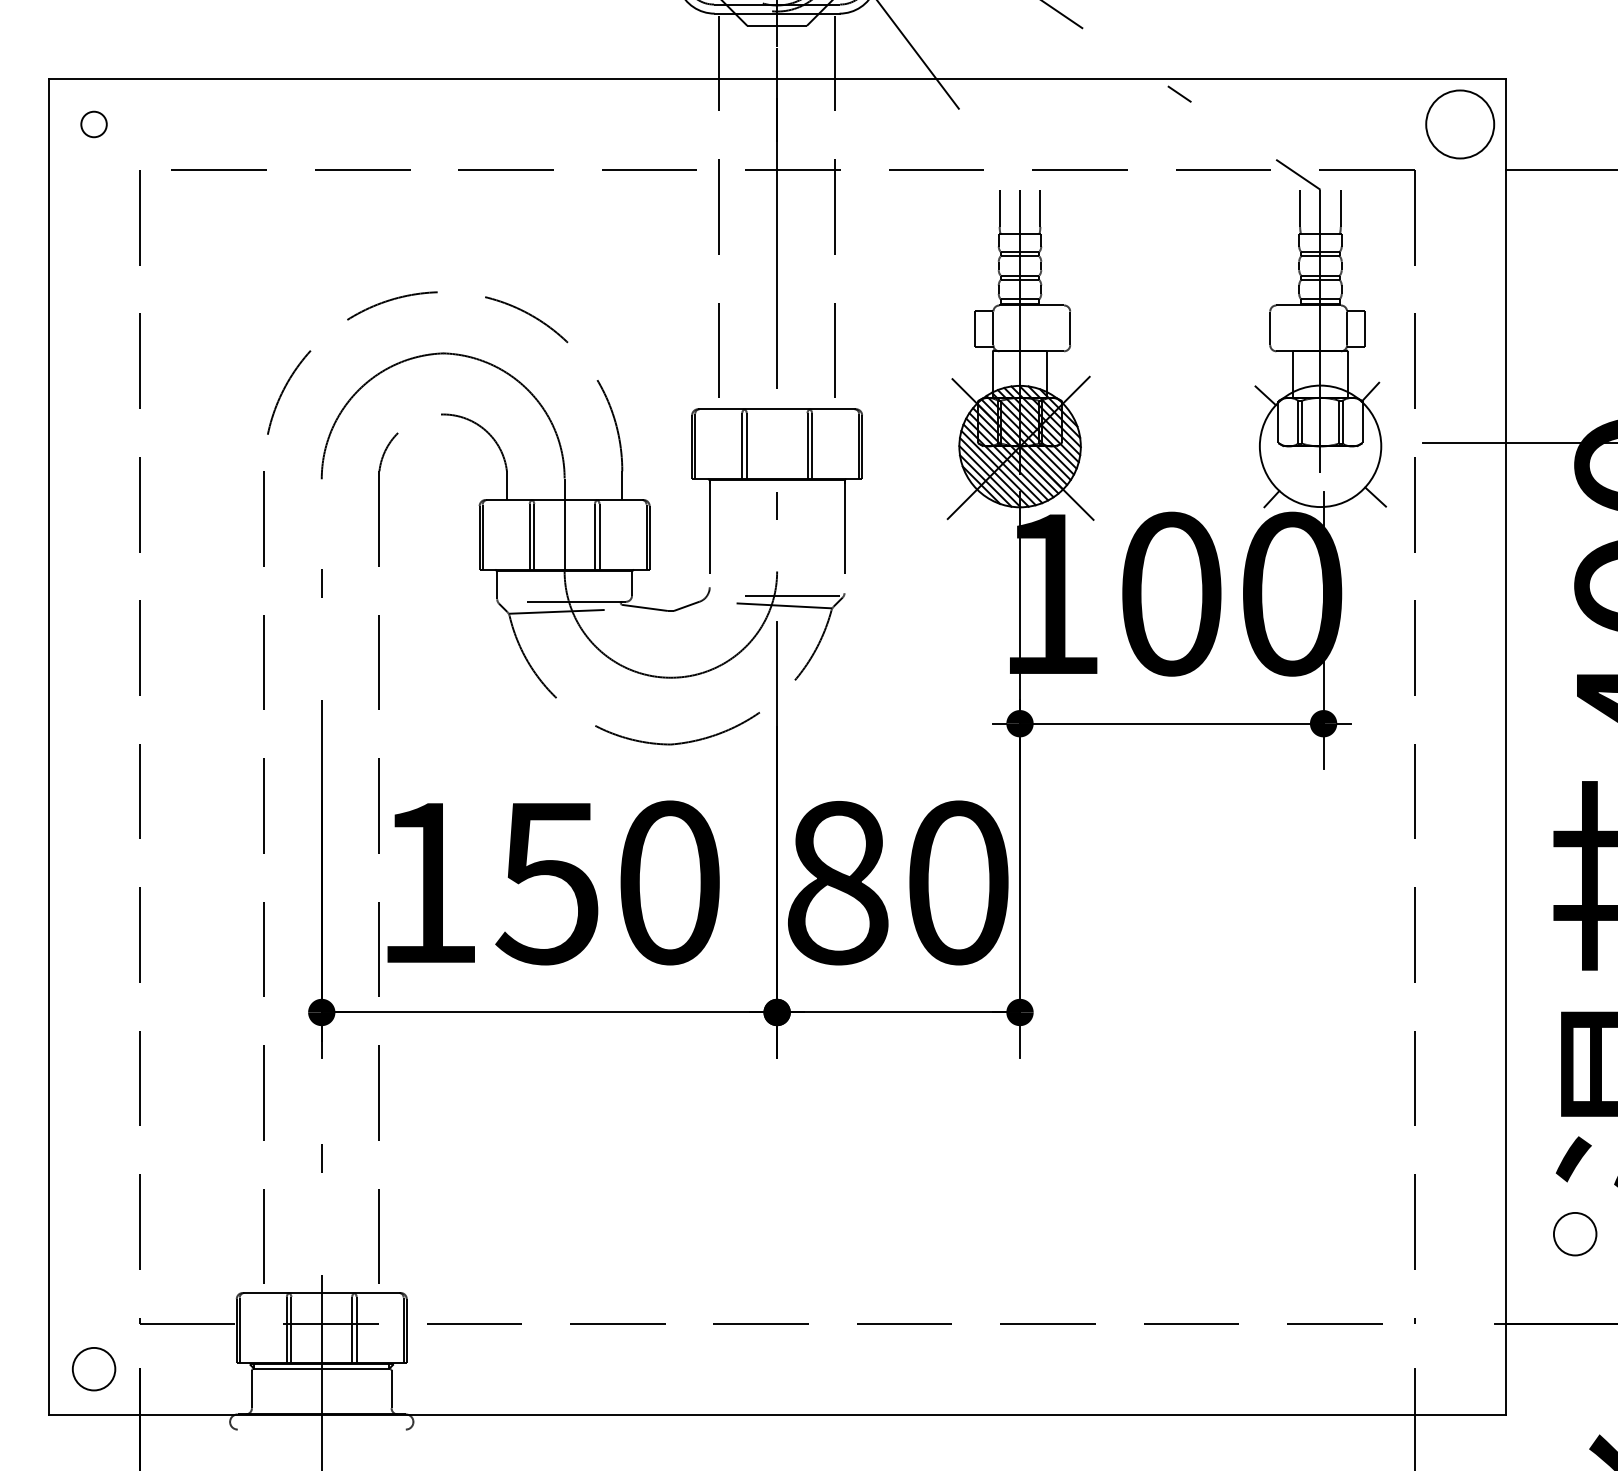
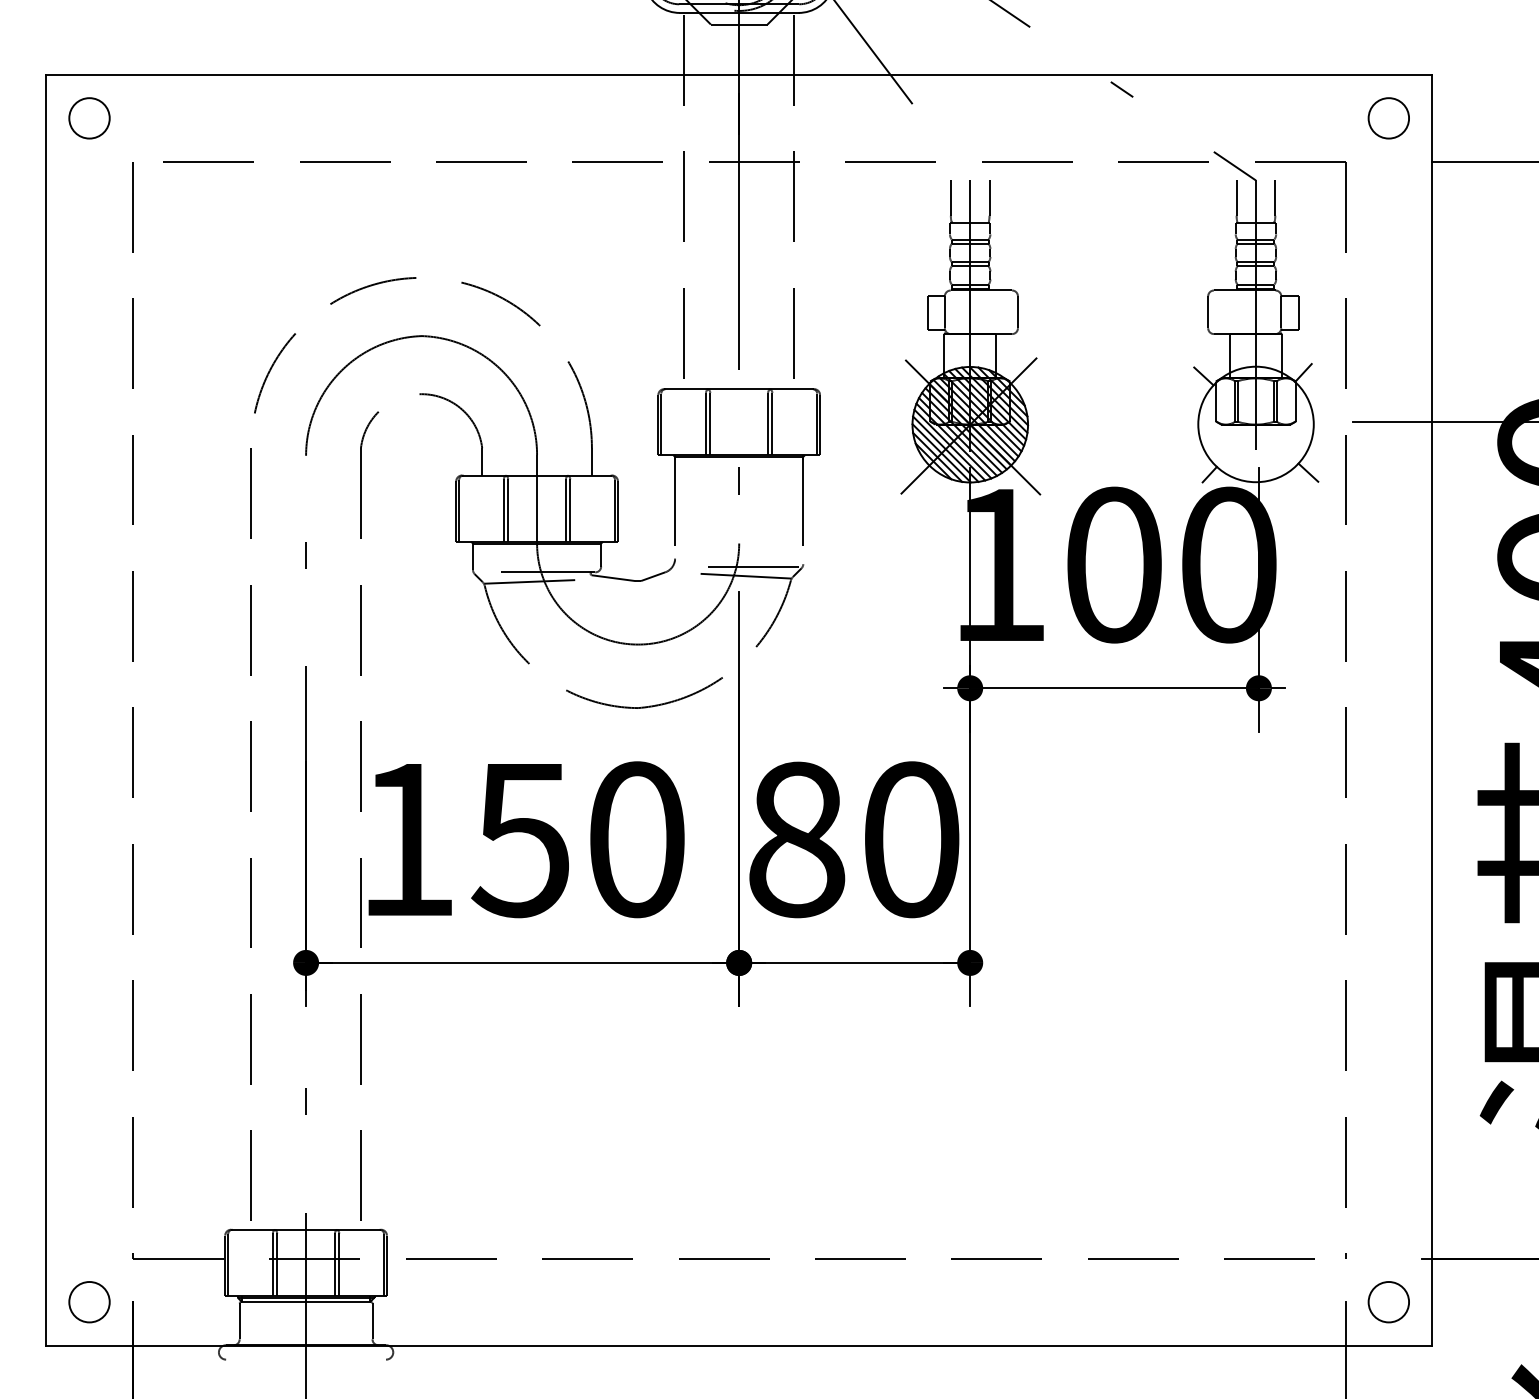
circle: (93, 124) -> (88, 118), size x1.67
circle: (1459, 124) -> (1388, 118), size x0.62
circle: (1575, 1234) -> (1389, 1302), moved

